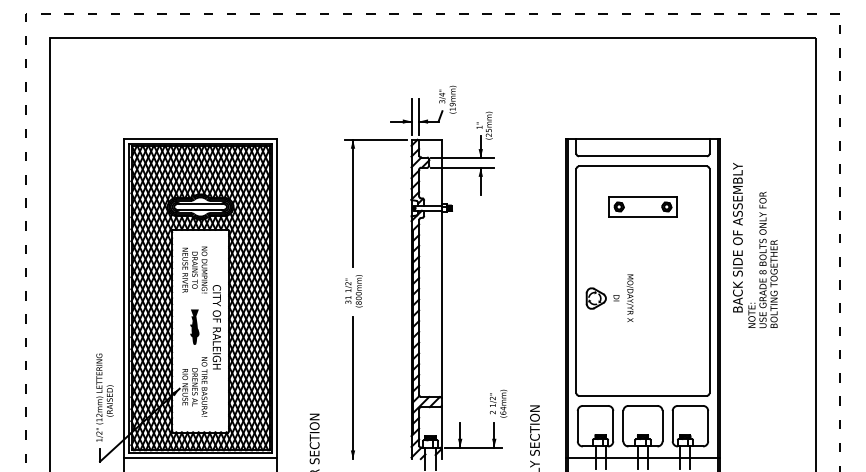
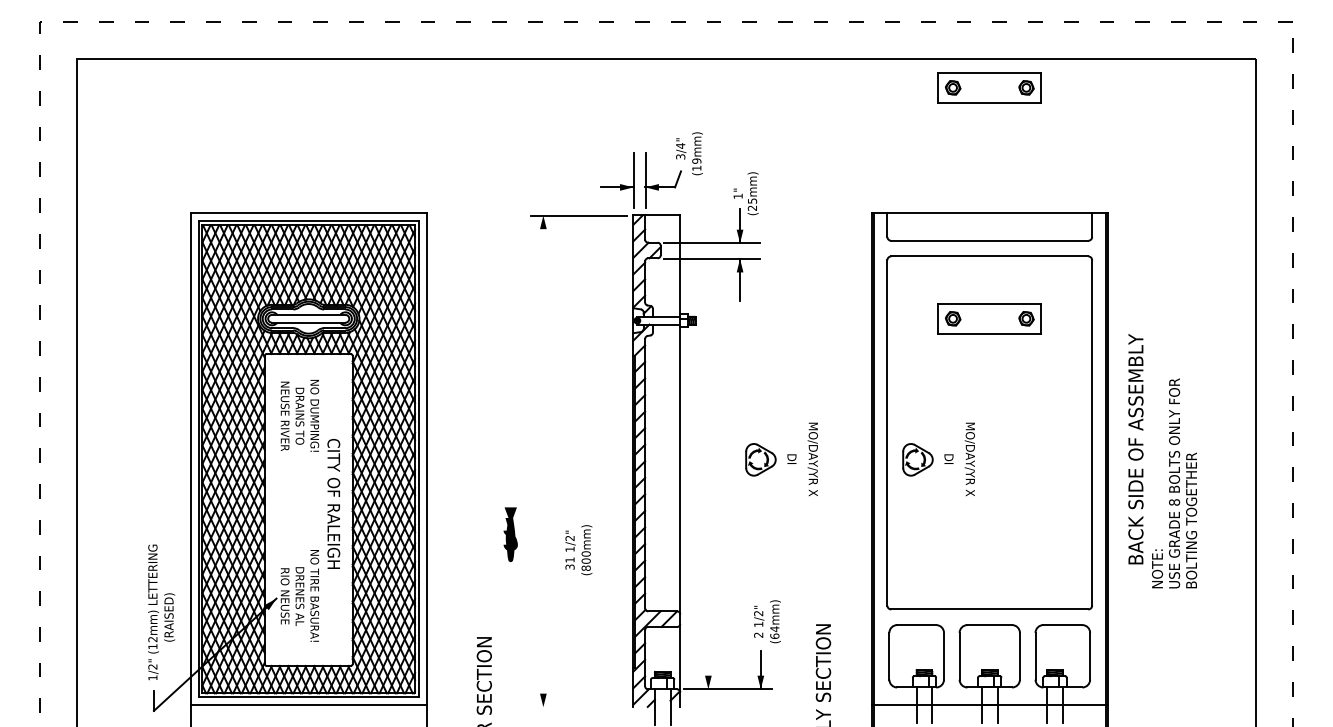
part: (642, 56) -> (989, 87), added
line: (353, 203) -> (544, 313), removed
text: (755, 245) -> (1162, 461), moved
text: (353, 291) -> (577, 550), moved
part: (507, 298) -> (781, 459), added
part: (194, 326) -> (510, 533), moved
line: (353, 388) -> (544, 598), removed
line: (460, 435) -> (708, 670), removed

